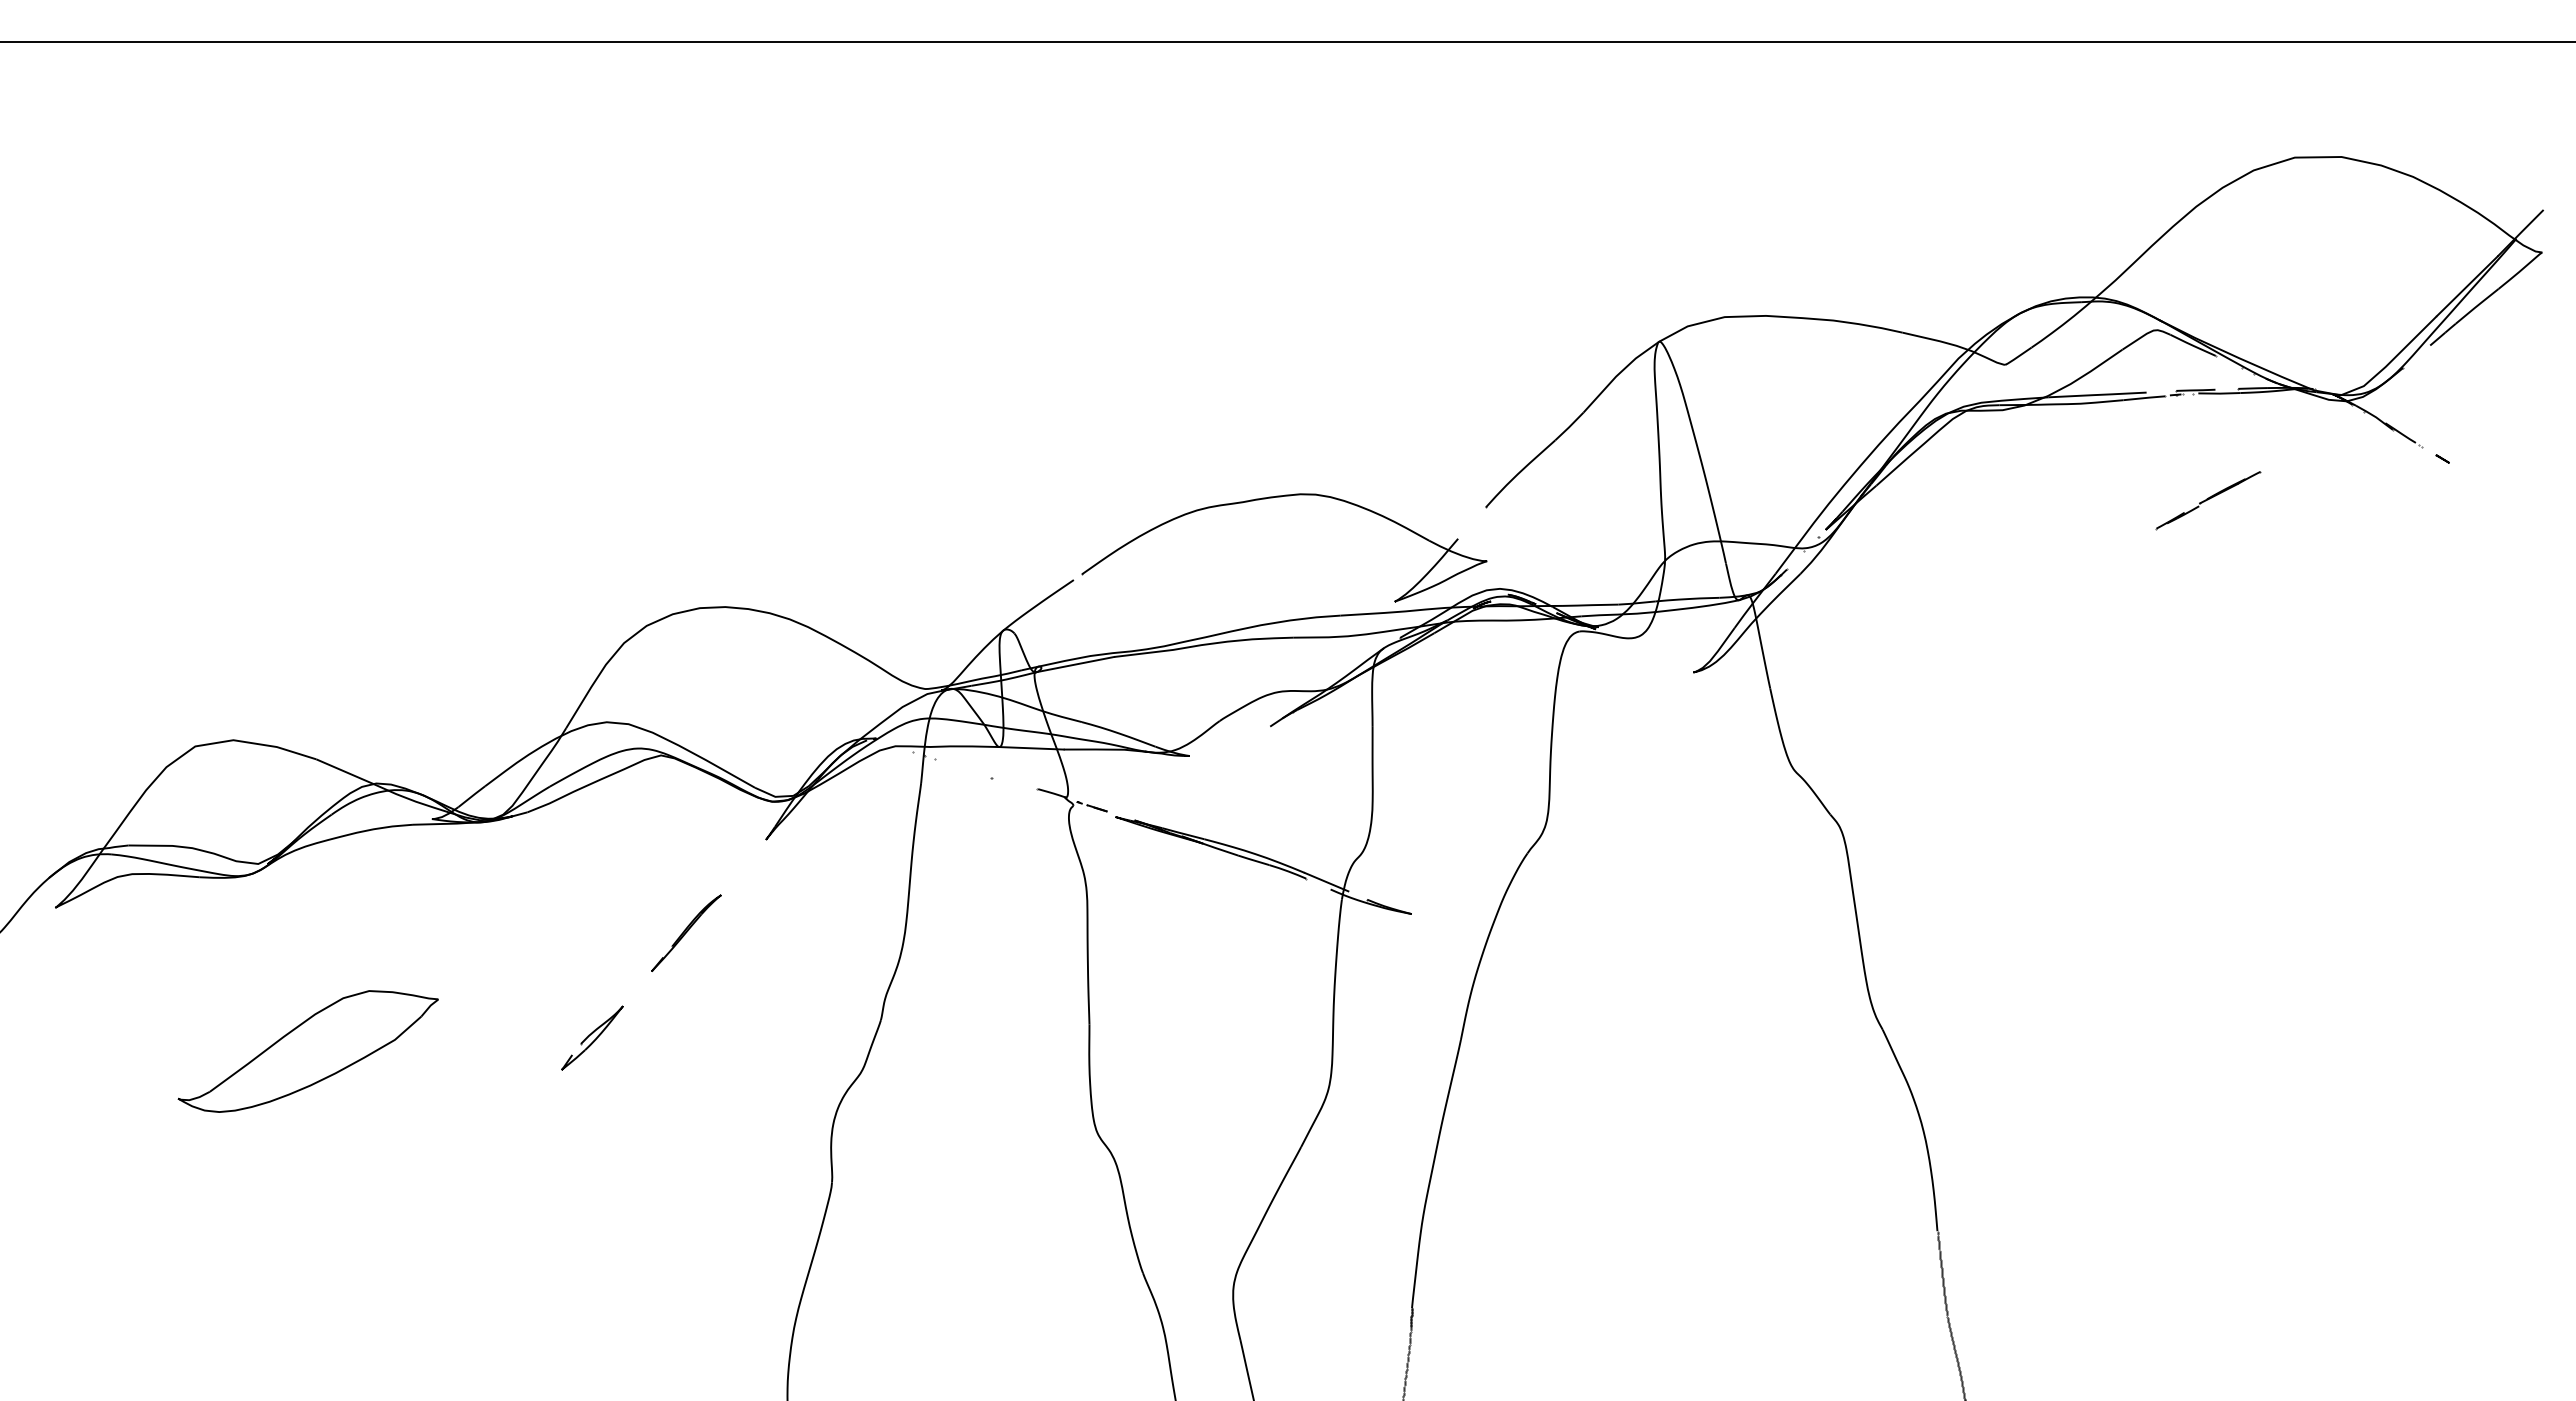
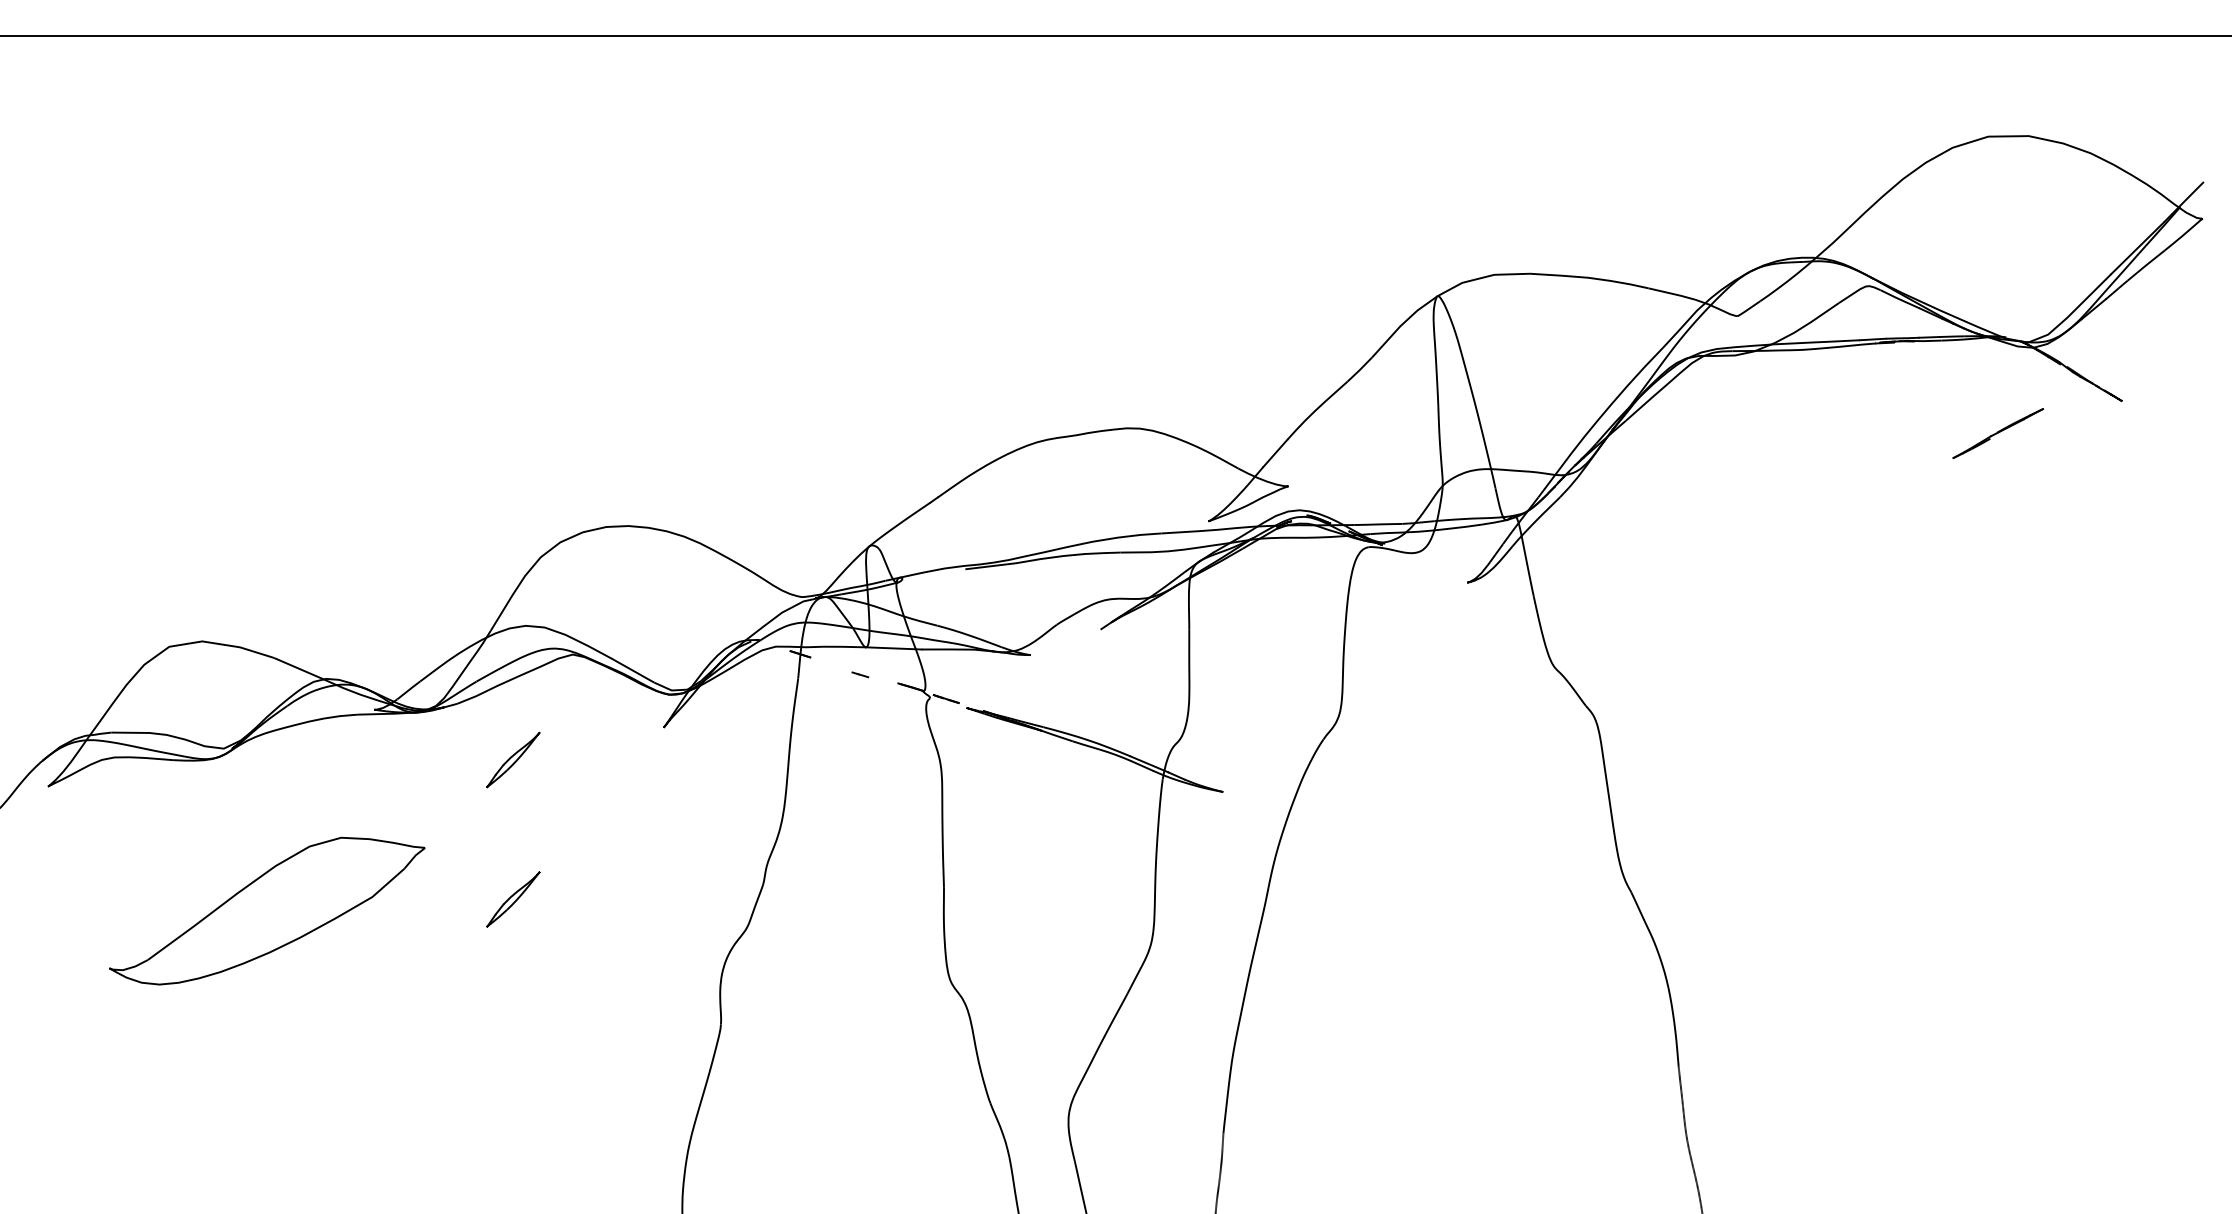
part: (2208, 500) -> (1998, 433), moved
line: (1075, 664) -> (931, 575), removed
part: (592, 876) -> (513, 759), added
part: (686, 932) -> (594, 808), removed
part: (307, 1051) -> (266, 911), size x1.4

